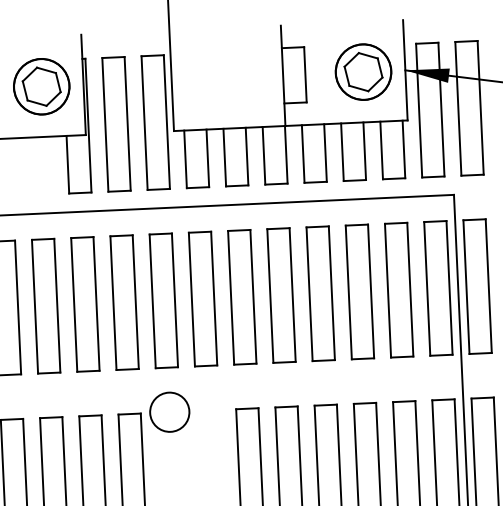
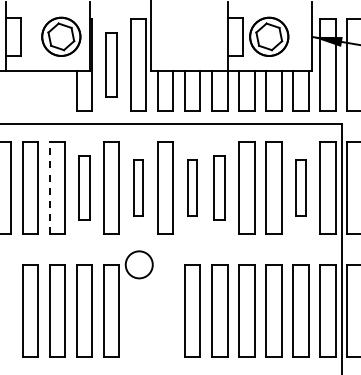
part: (363, 71) -> (269, 36), moved
part: (116, 123) -> (111, 64), size x0.7
part: (398, 289) -> (300, 187), size x0.6
part: (281, 294) -> (219, 187), size x0.7
part: (241, 296) -> (192, 187), size x0.6
part: (163, 300) -> (138, 187), size x0.6
part: (85, 303) -> (84, 187), size x0.7
line: (34, 305) -> (49, 187), solid -> dashed

